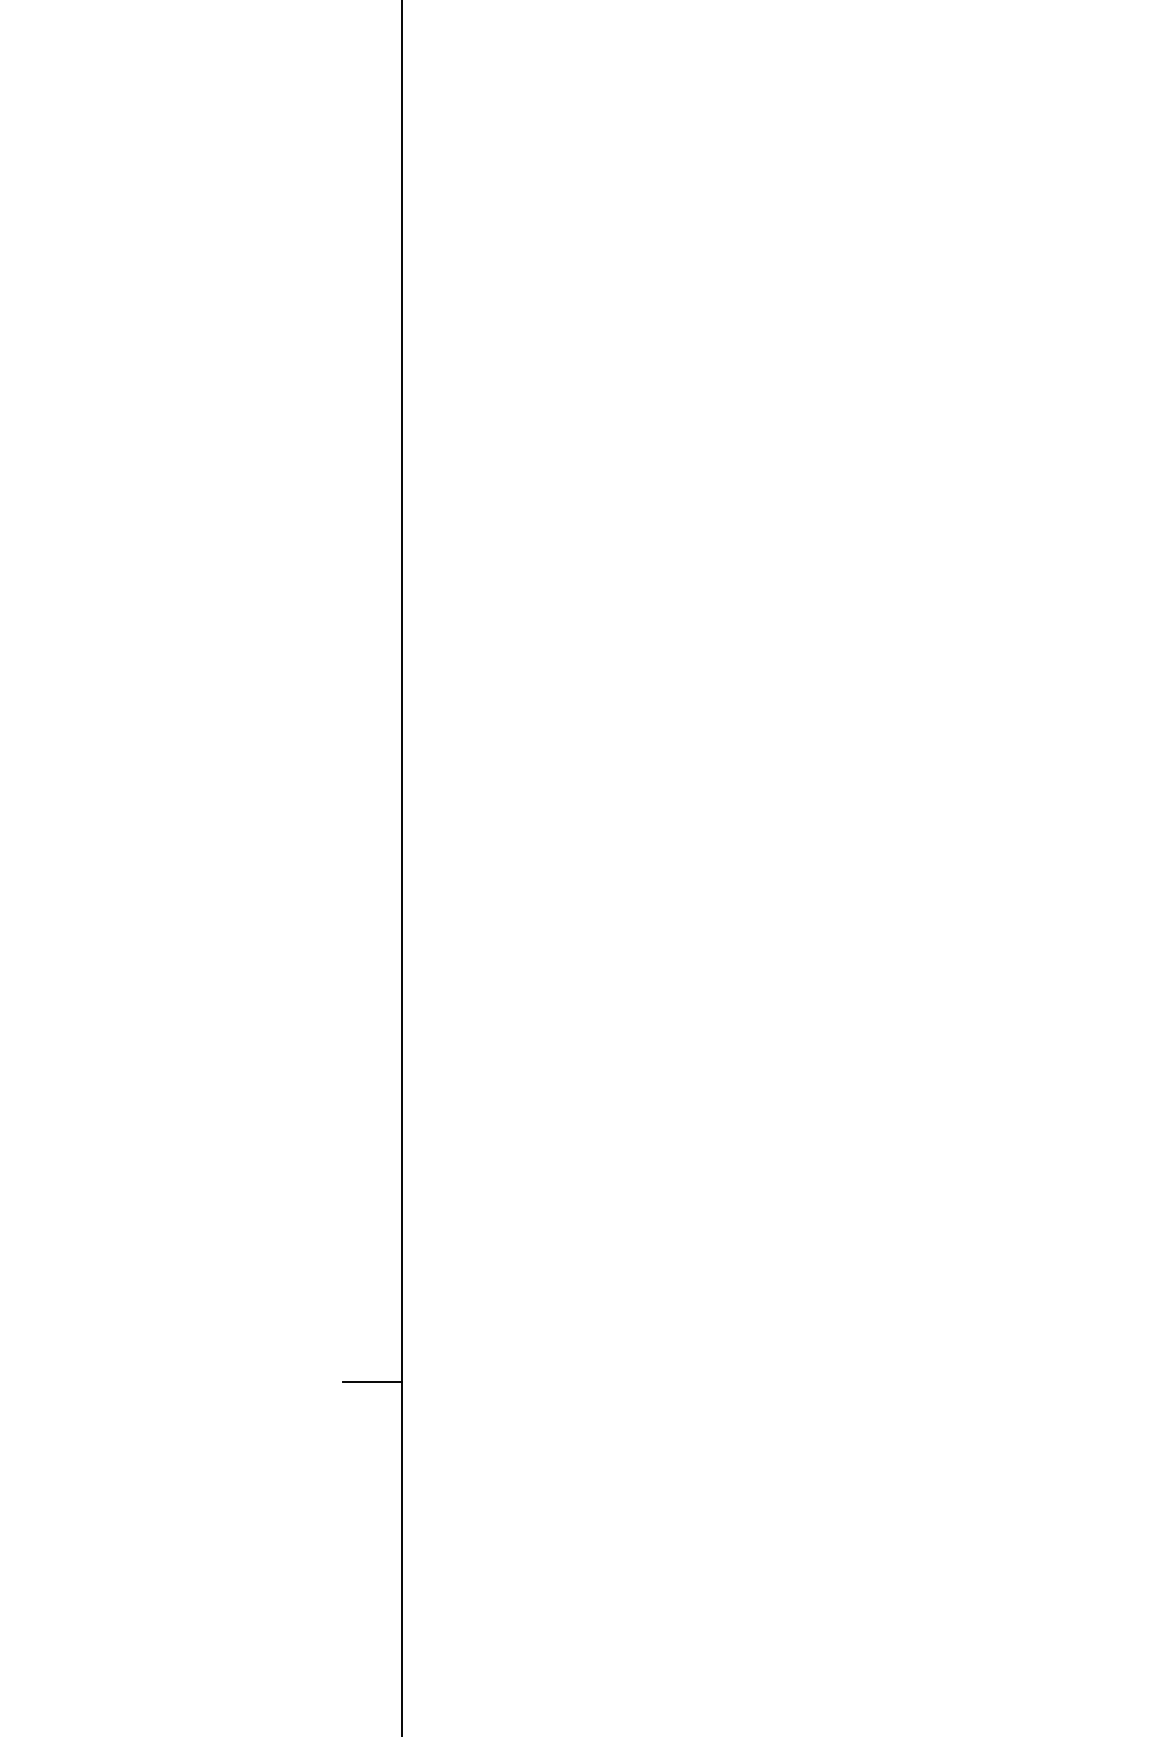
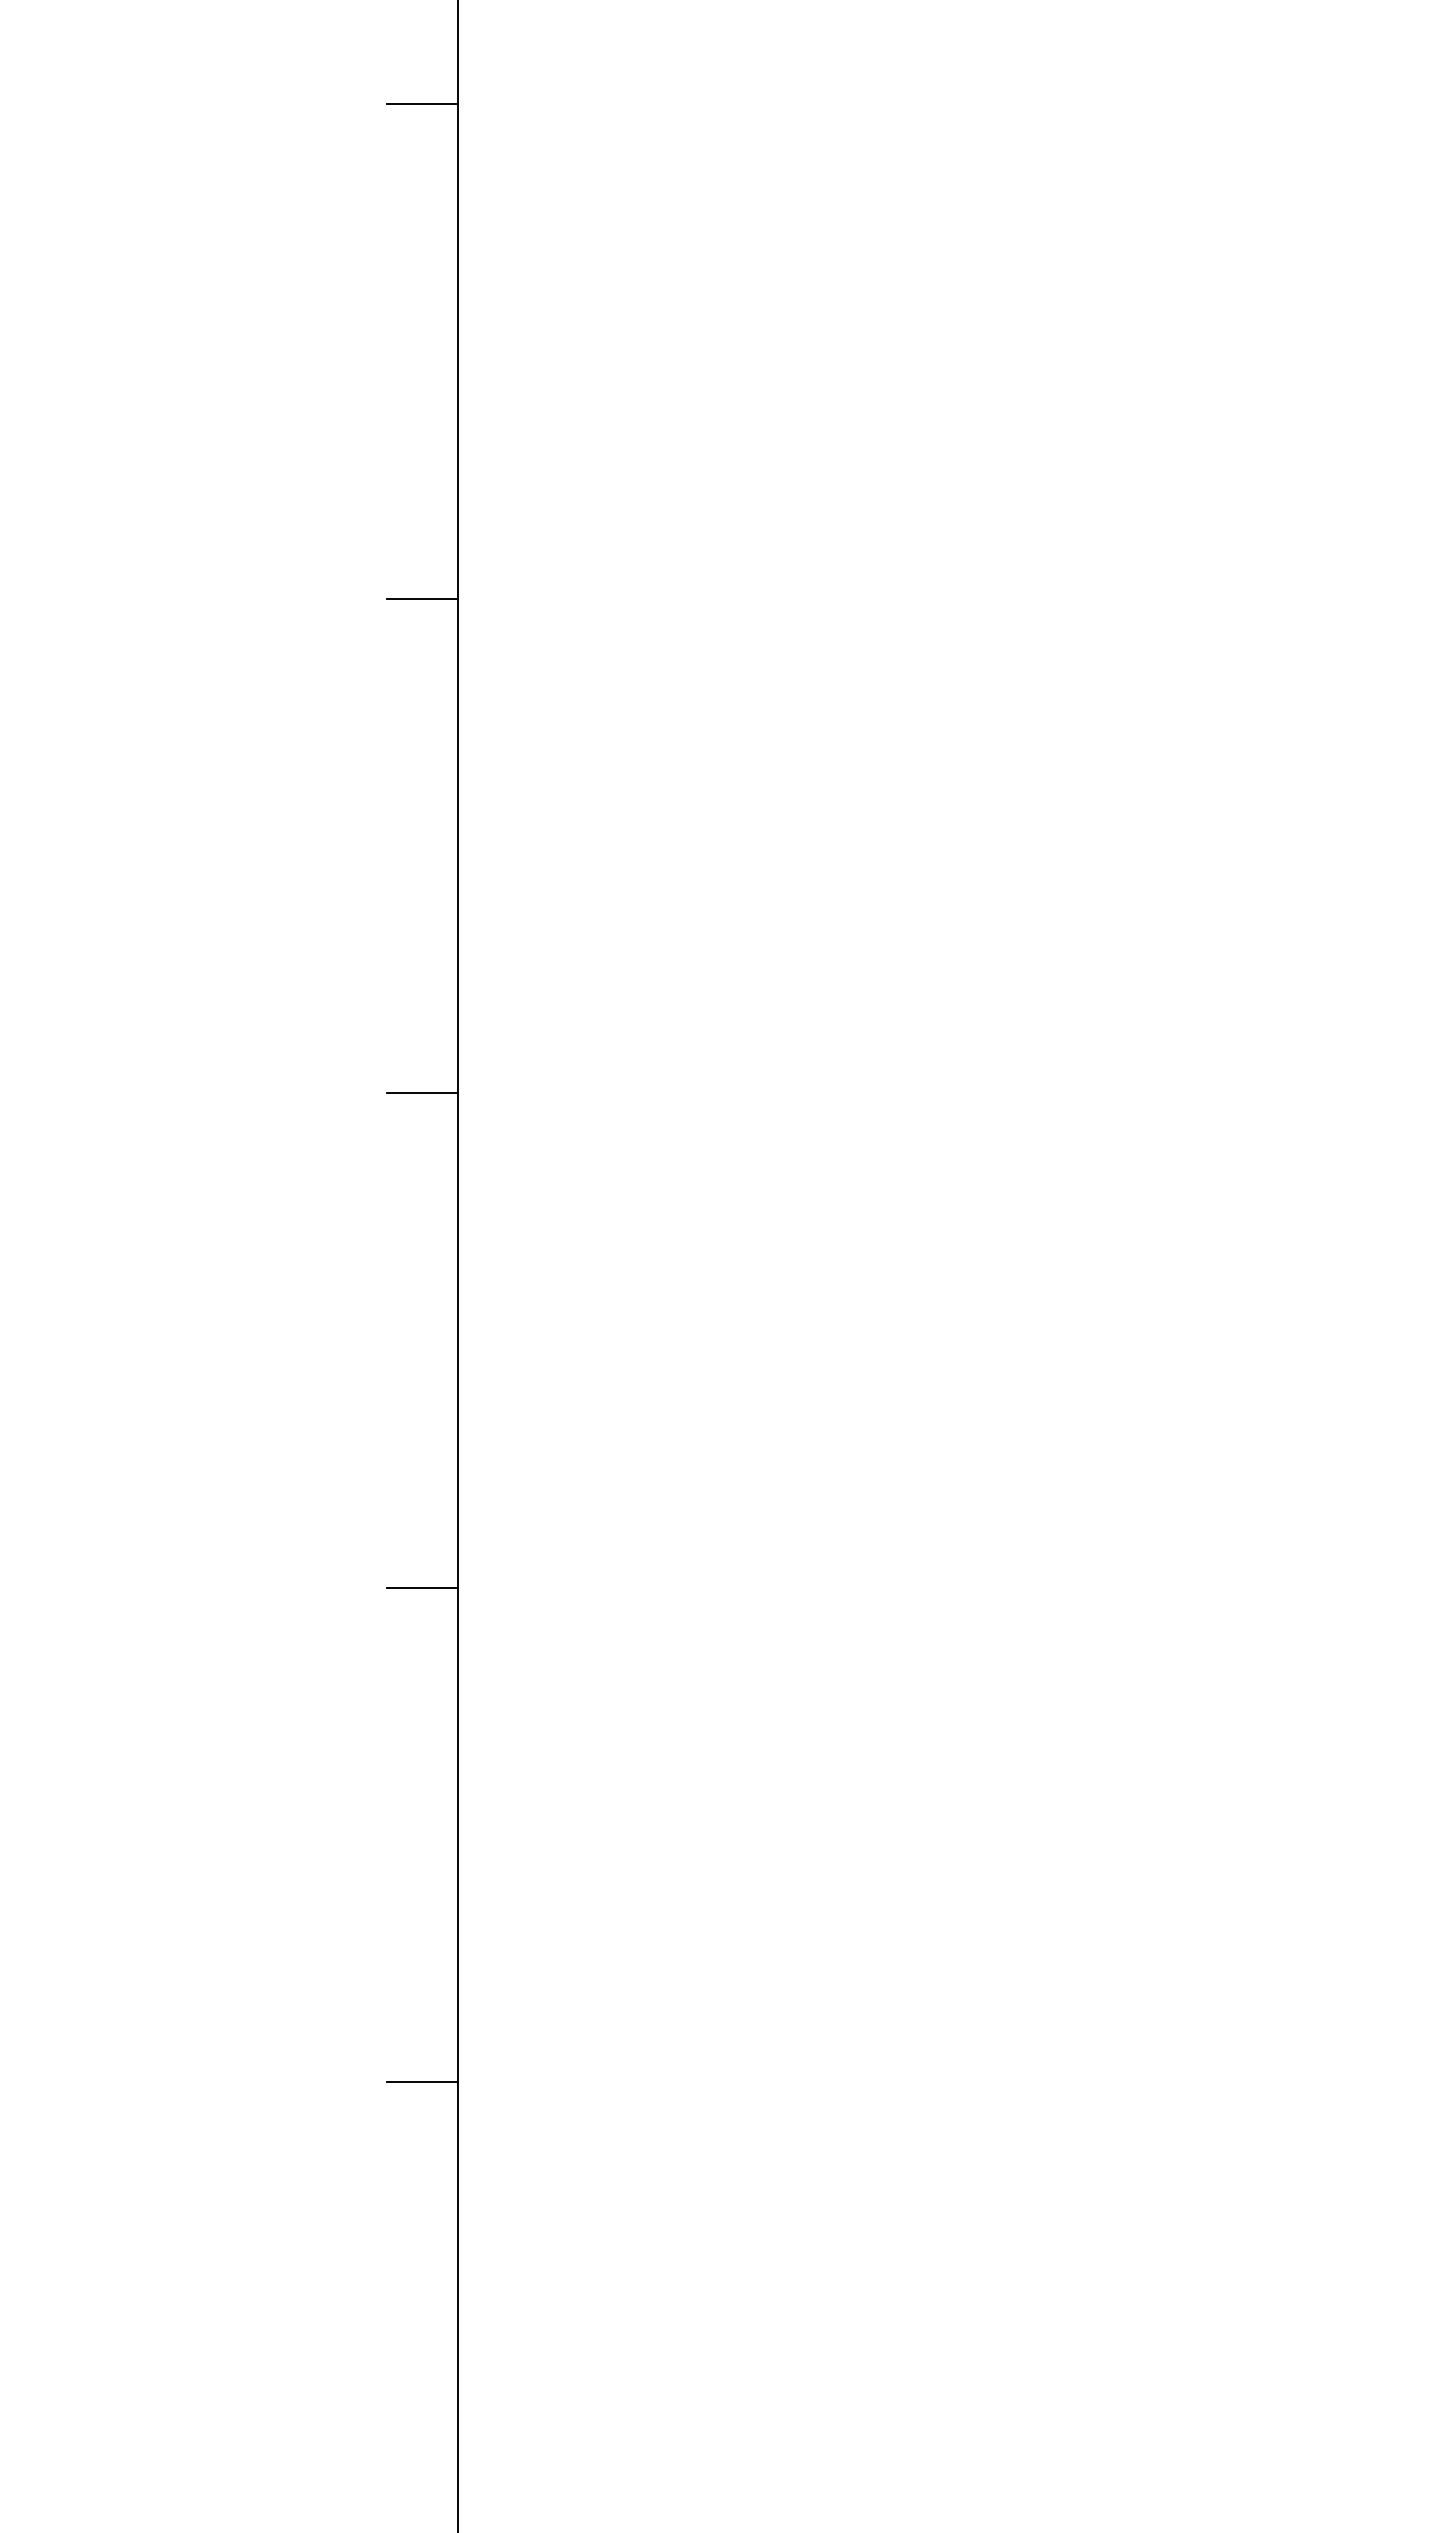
line: (372, 153) -> (422, 598), added
line: (372, 563) -> (422, 1093), added
line: (372, 972) -> (422, 1587), added

